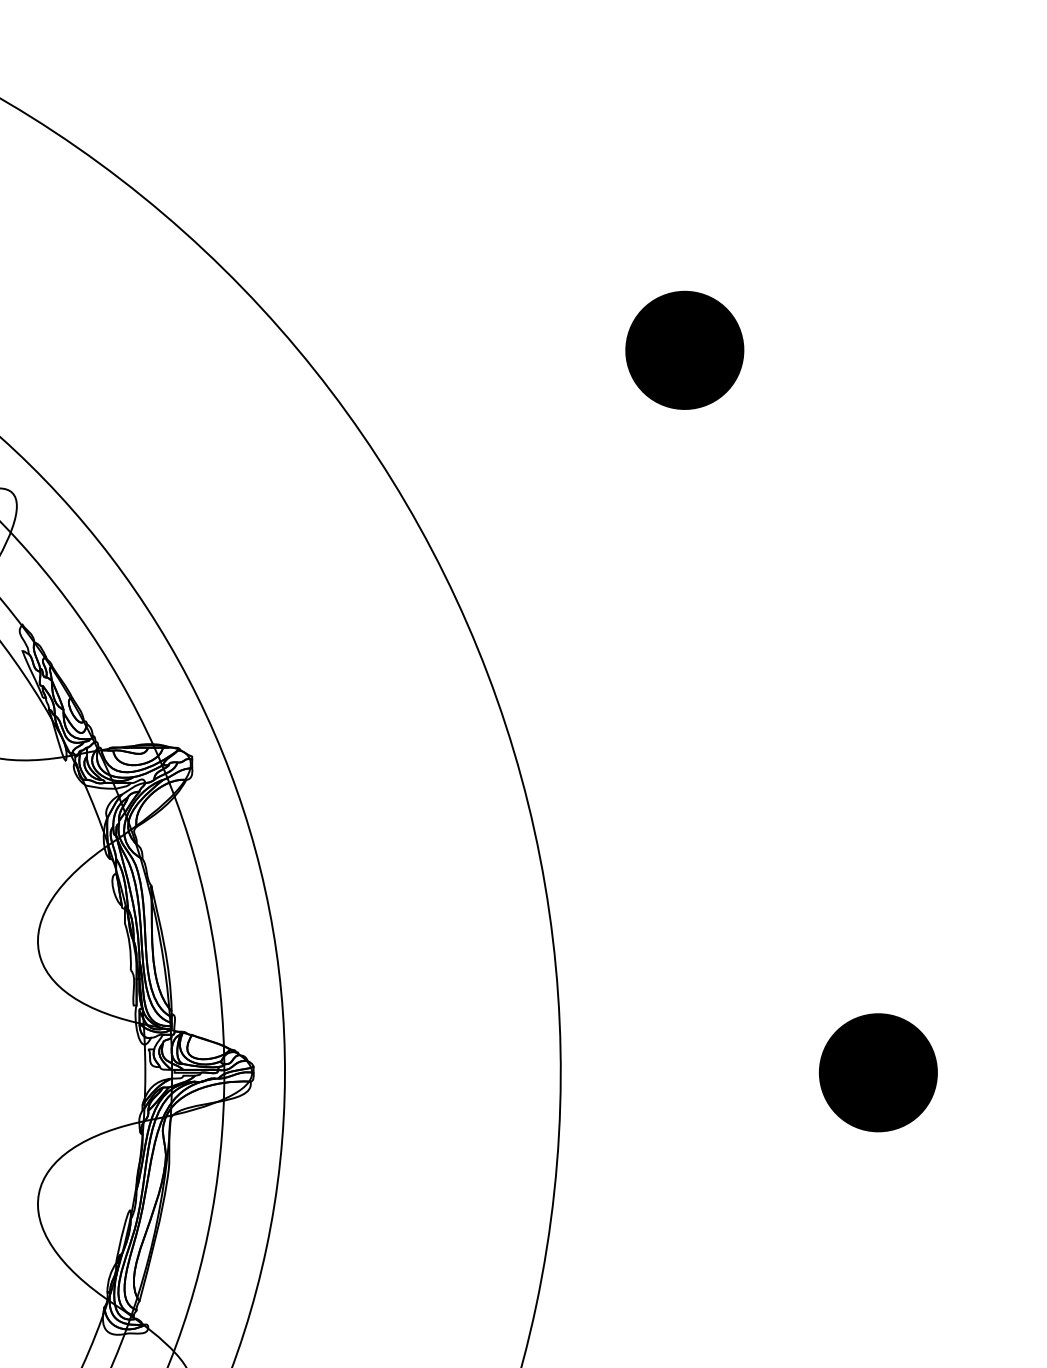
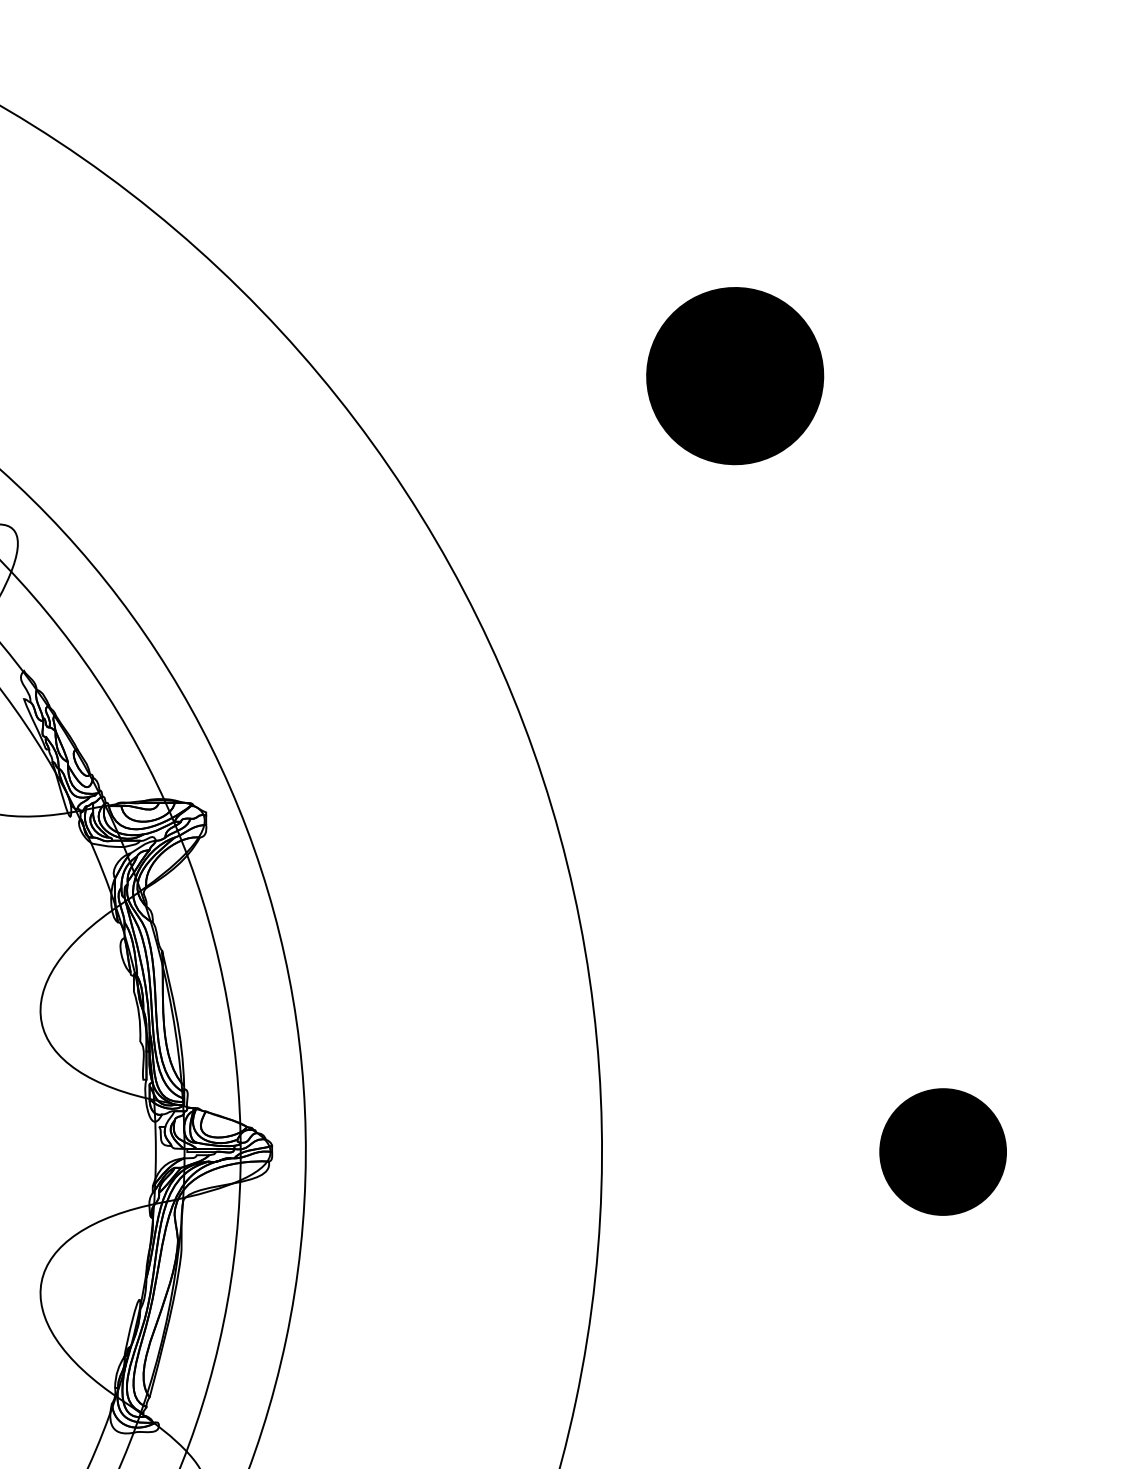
part: (685, 350) -> (735, 376), size x1.4

